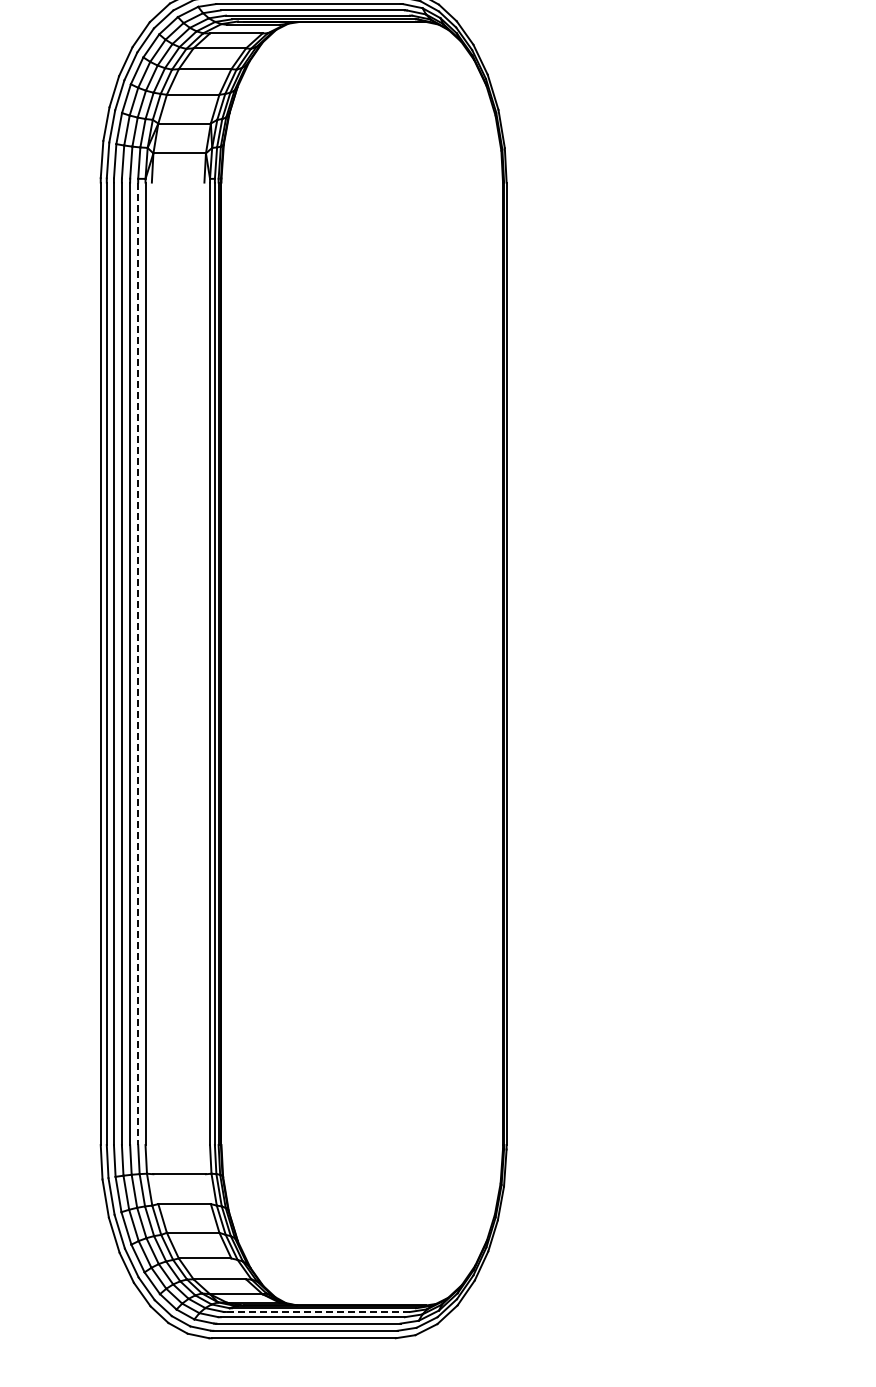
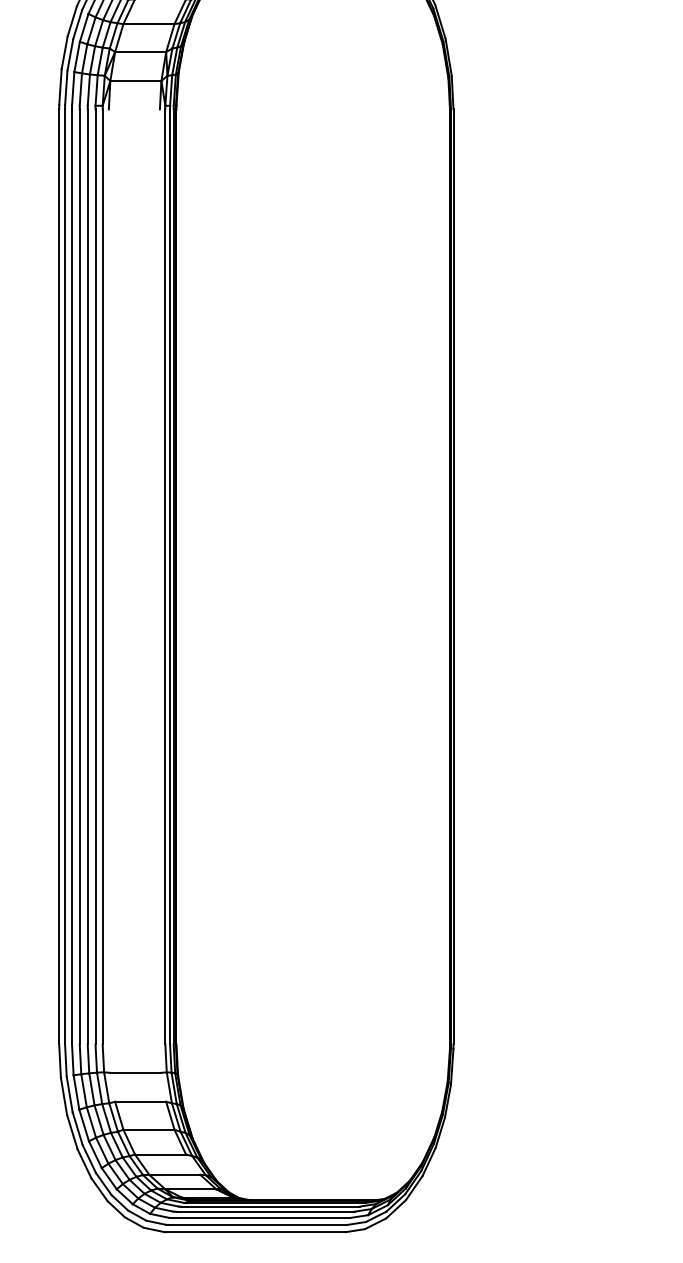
line: (138, 664) -> (95, 577), dashed -> solid
line: (317, 1312) -> (269, 1207), dashed -> solid

